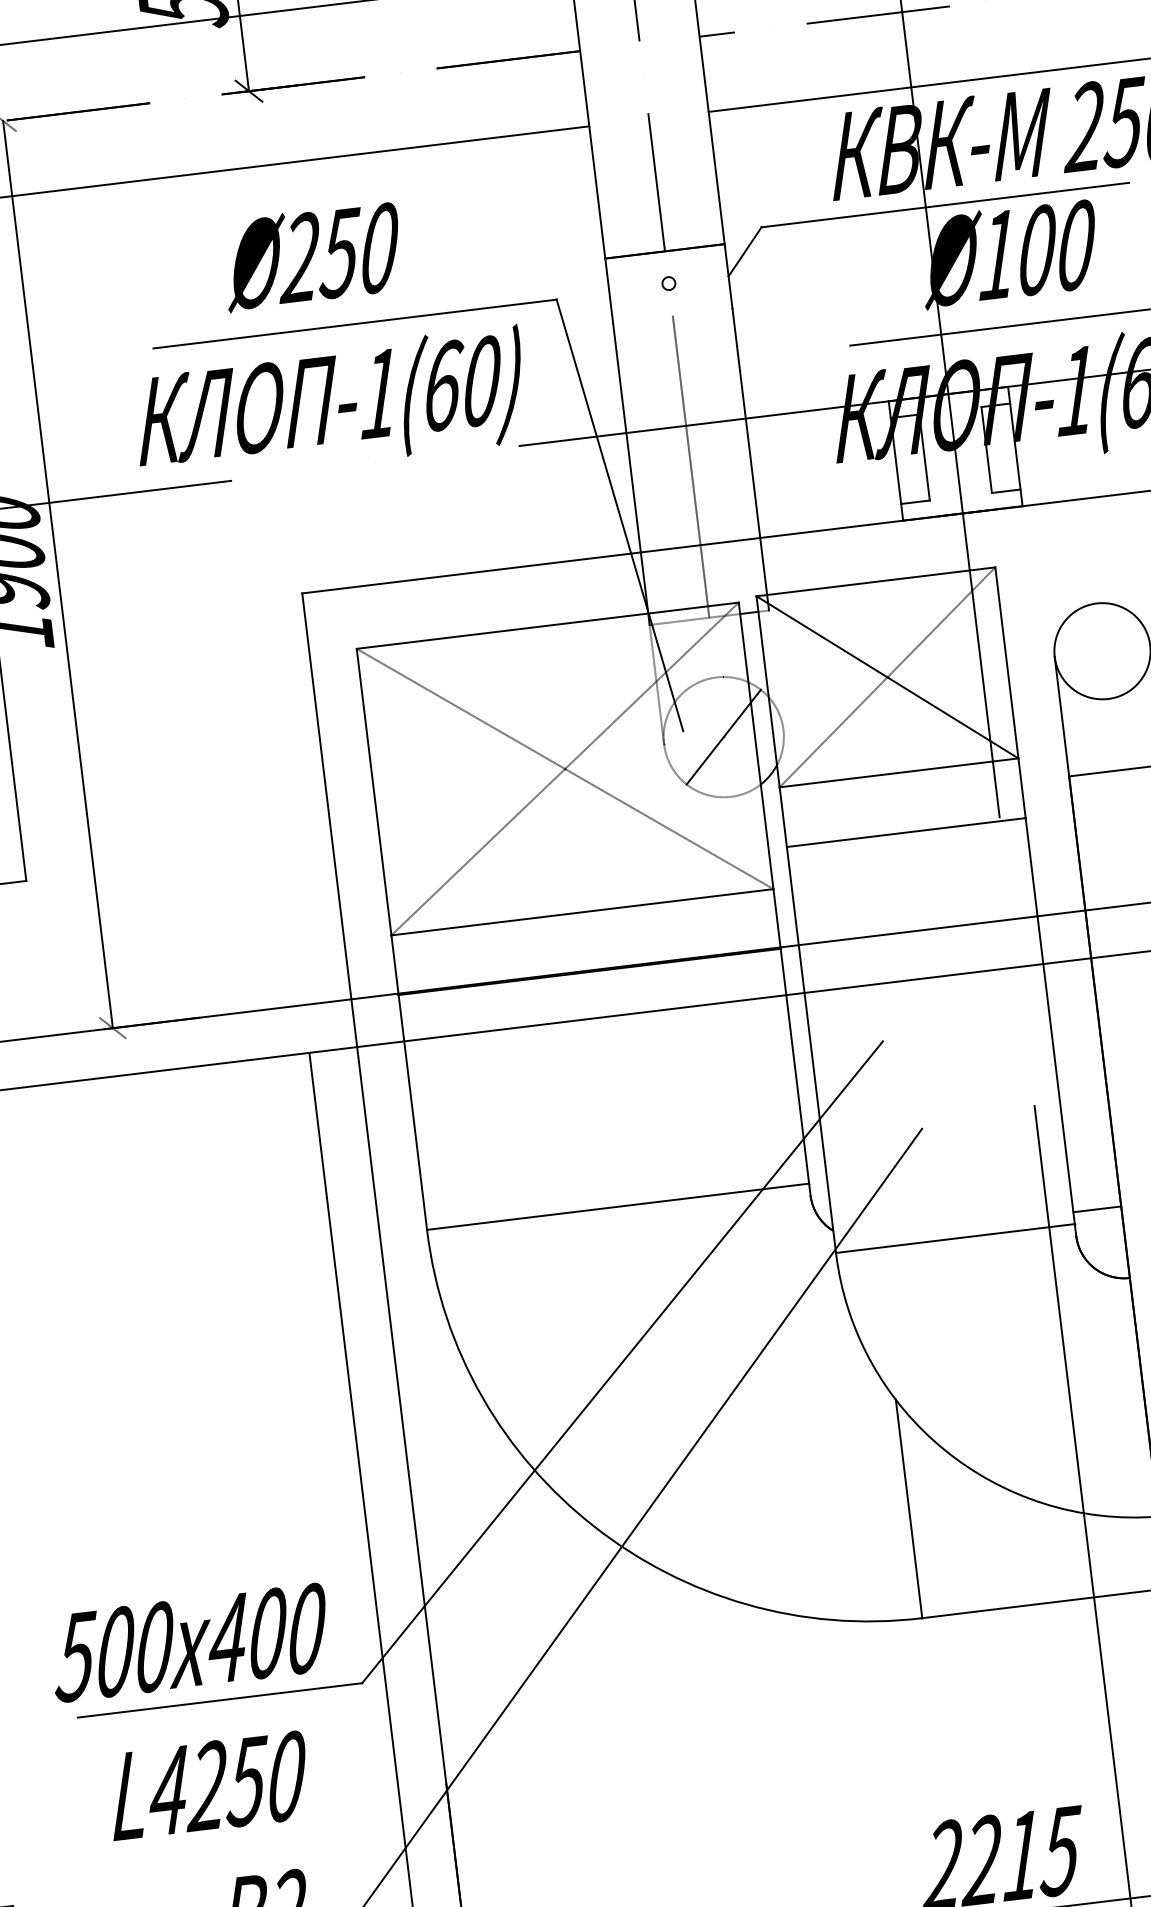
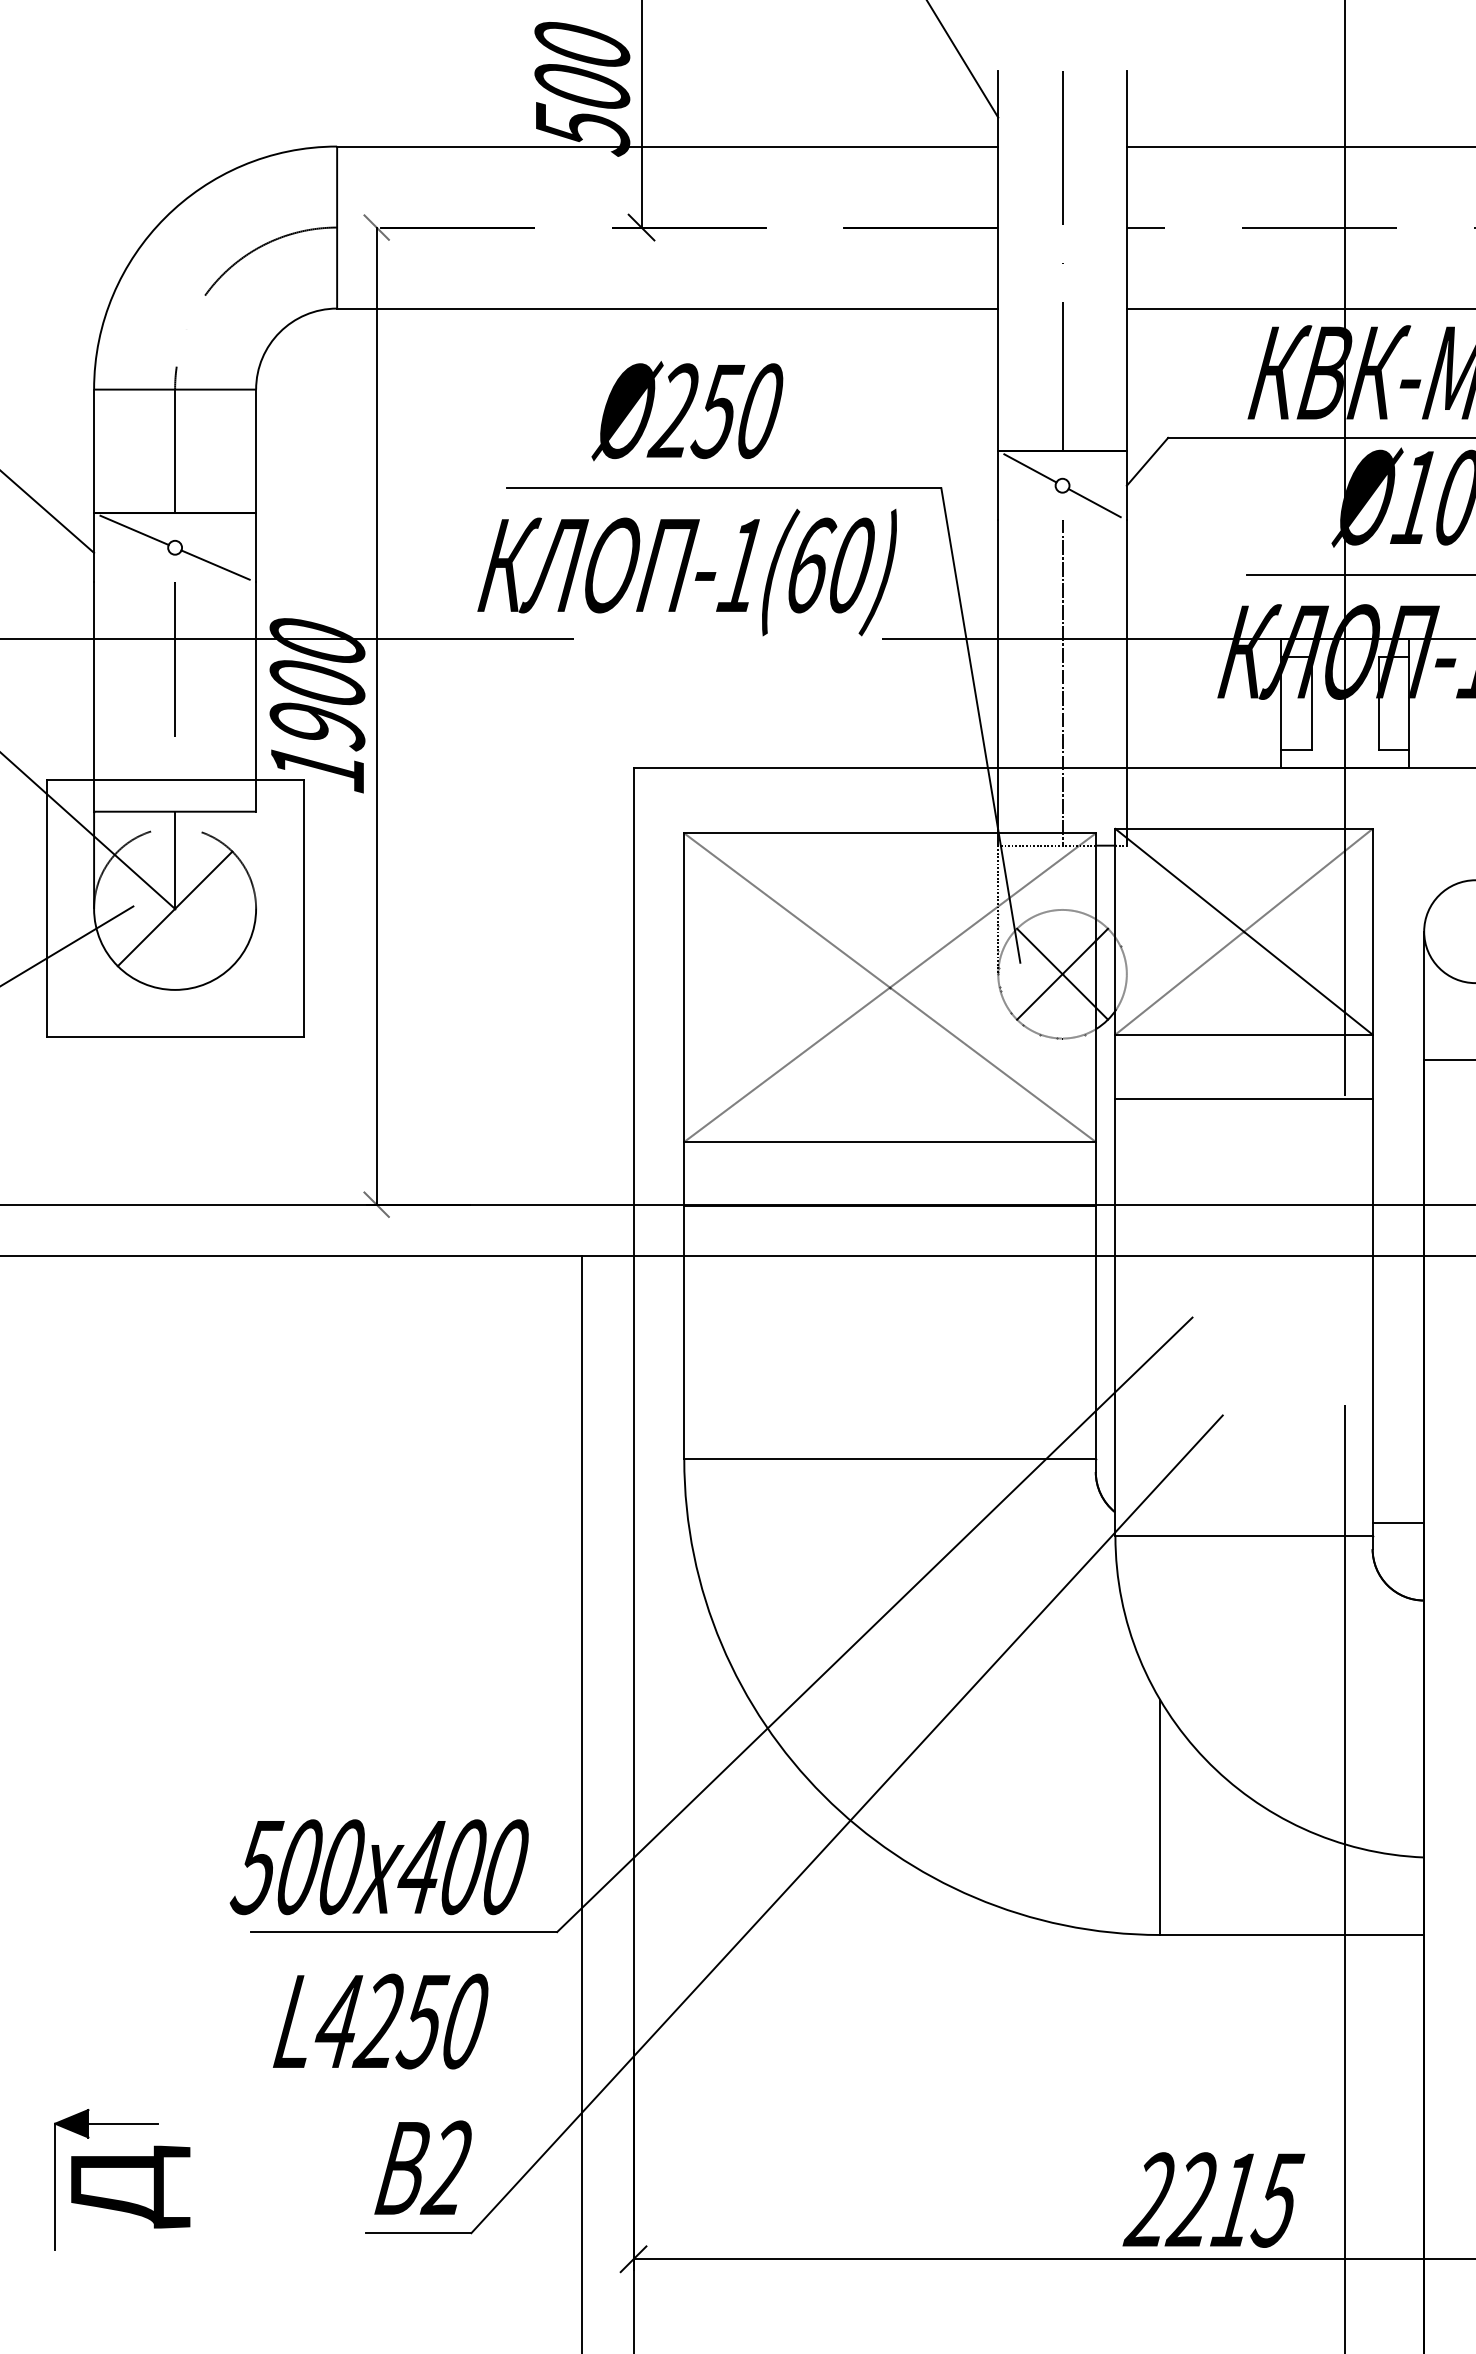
line: (637, 271) -> (1030, 468), added
line: (700, 296) -> (1094, 503), added
line: (723, 736) -> (1062, 973), added

